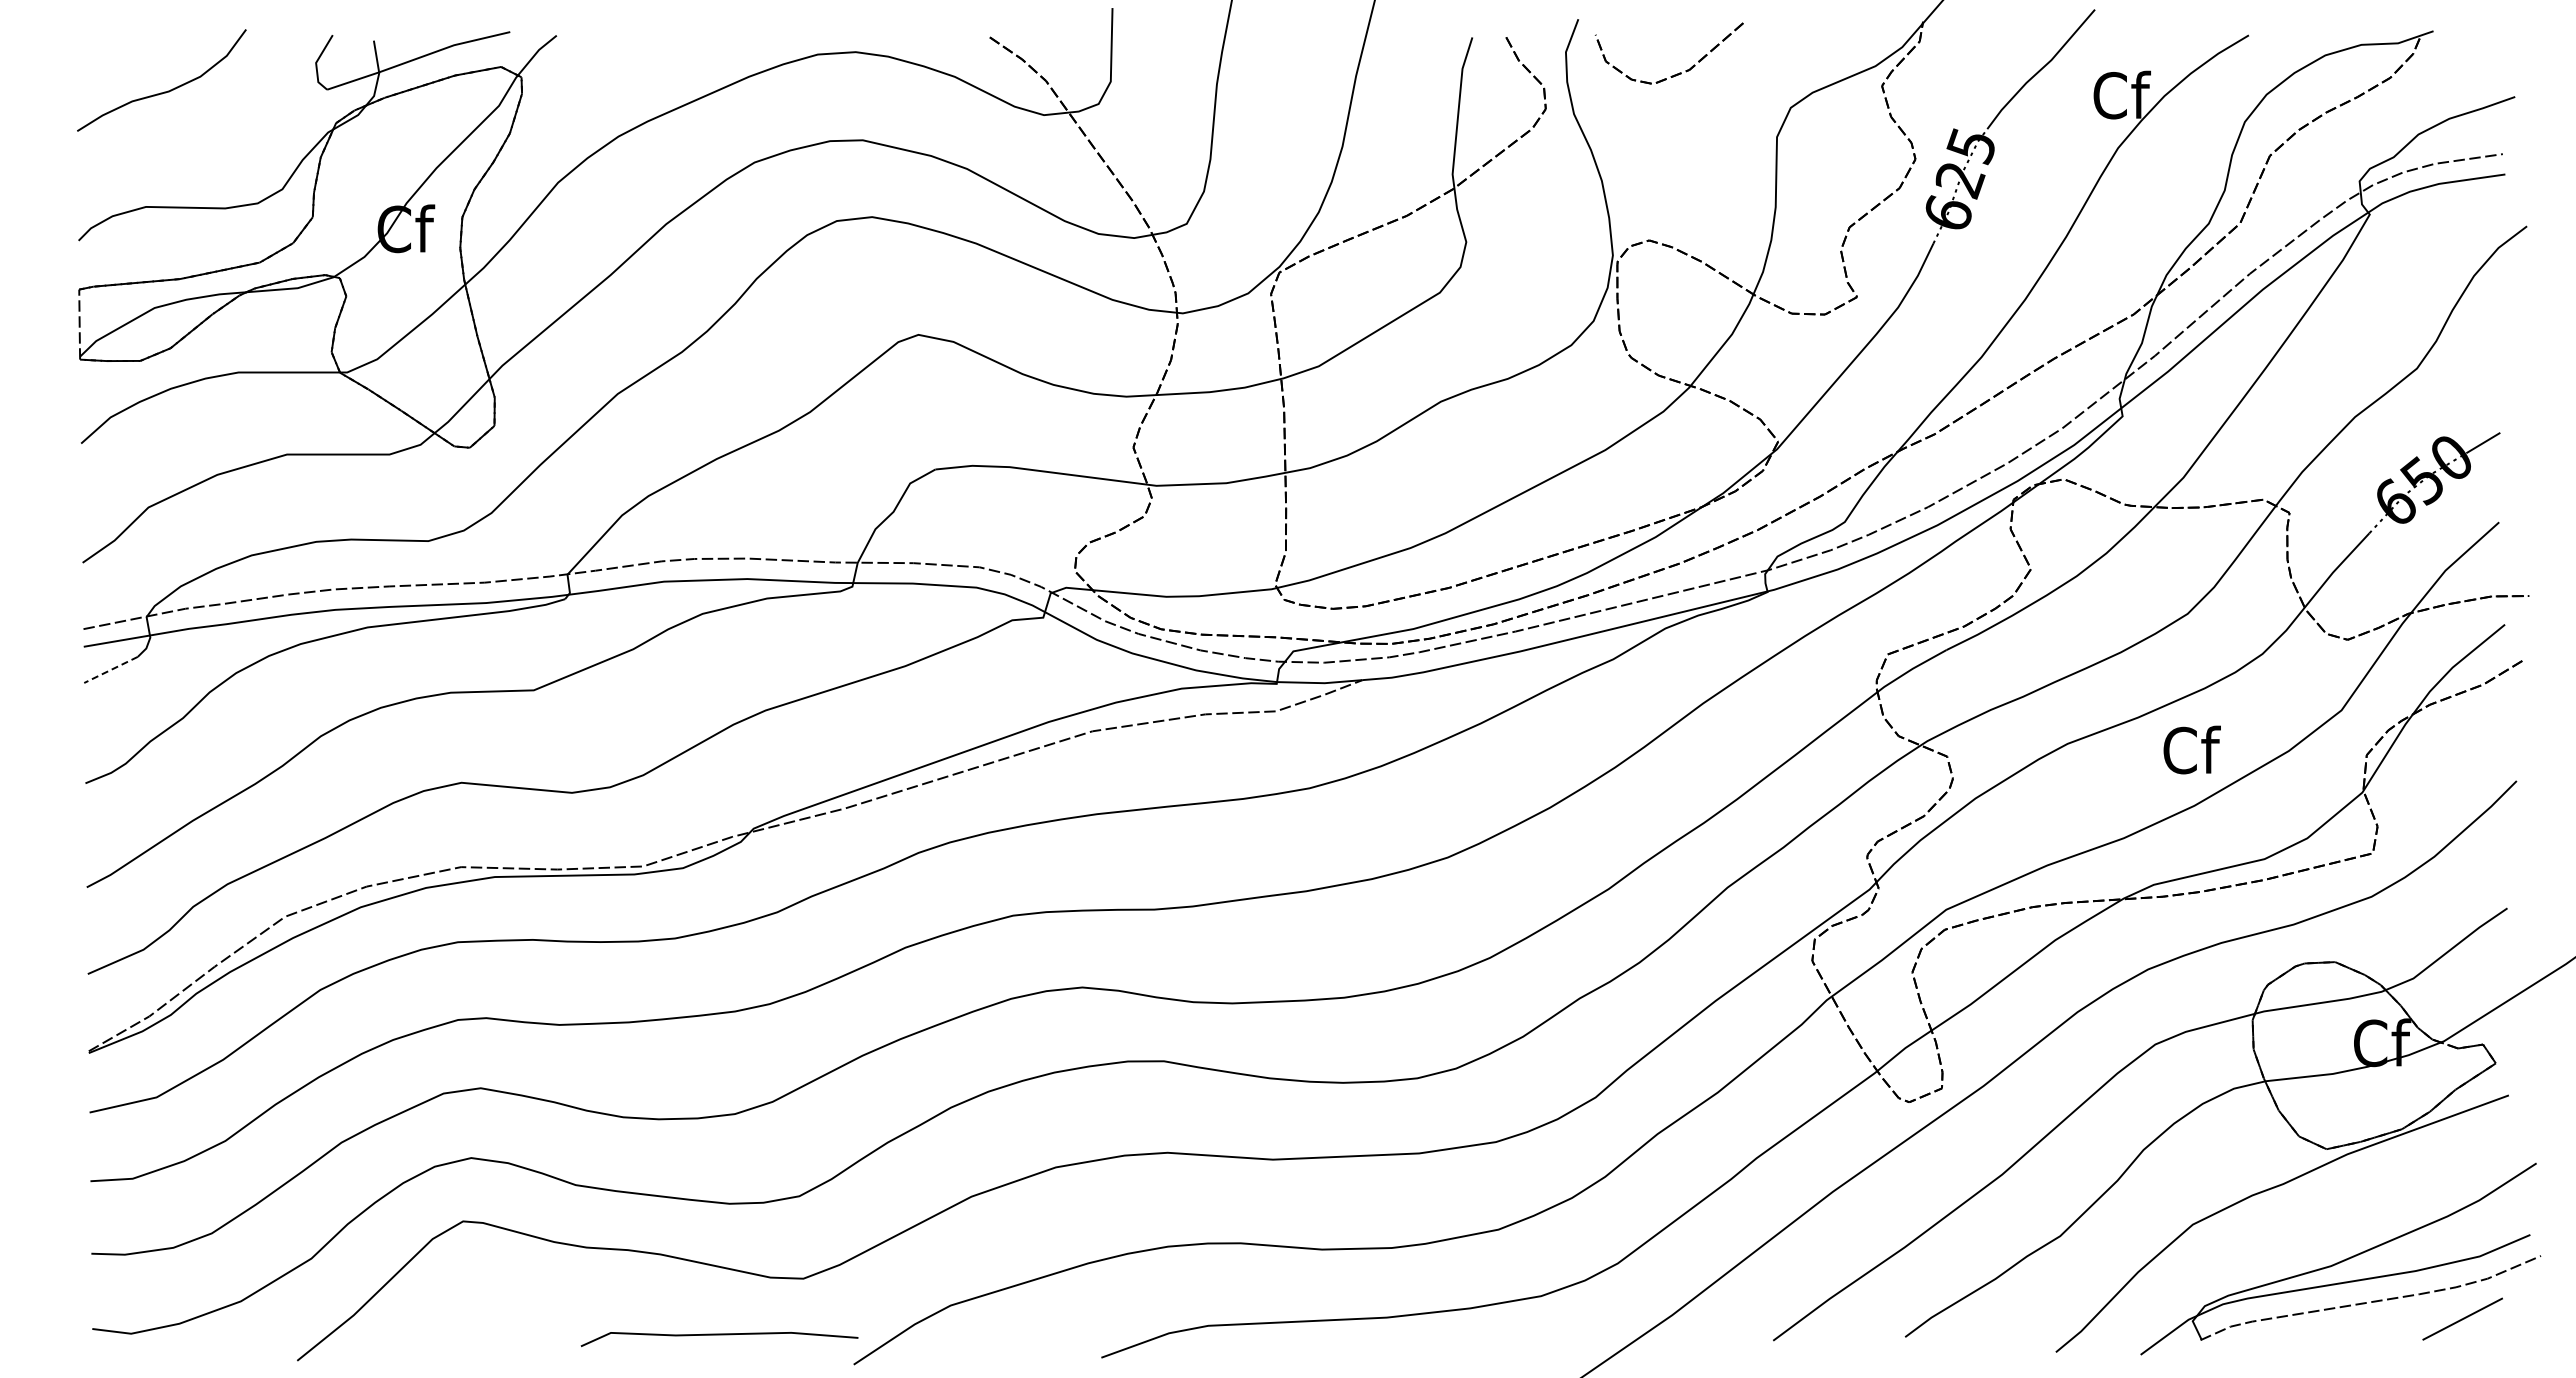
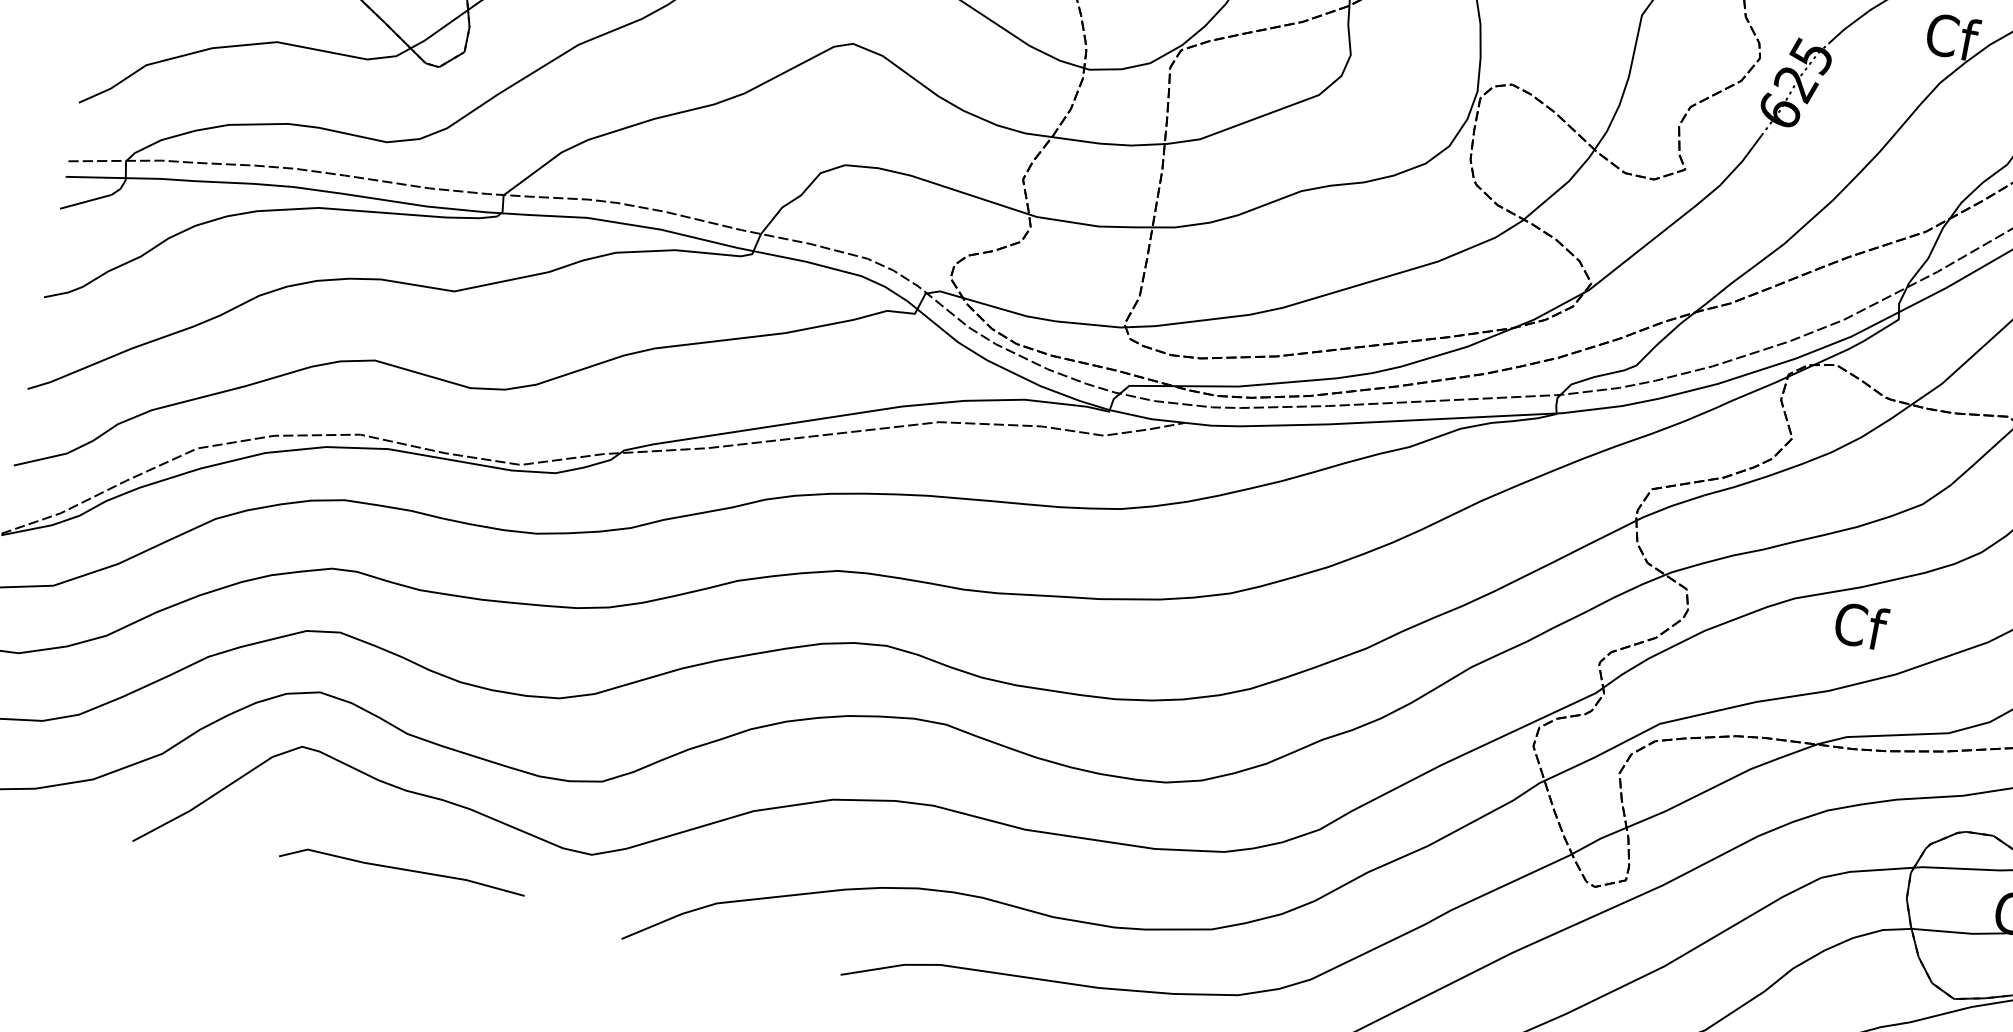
line: (111, 669) -> (86, 201), dashed -> solid
text: (2191, 749) -> (1860, 625), moved
line: (719, 1335) -> (402, 870), moved

